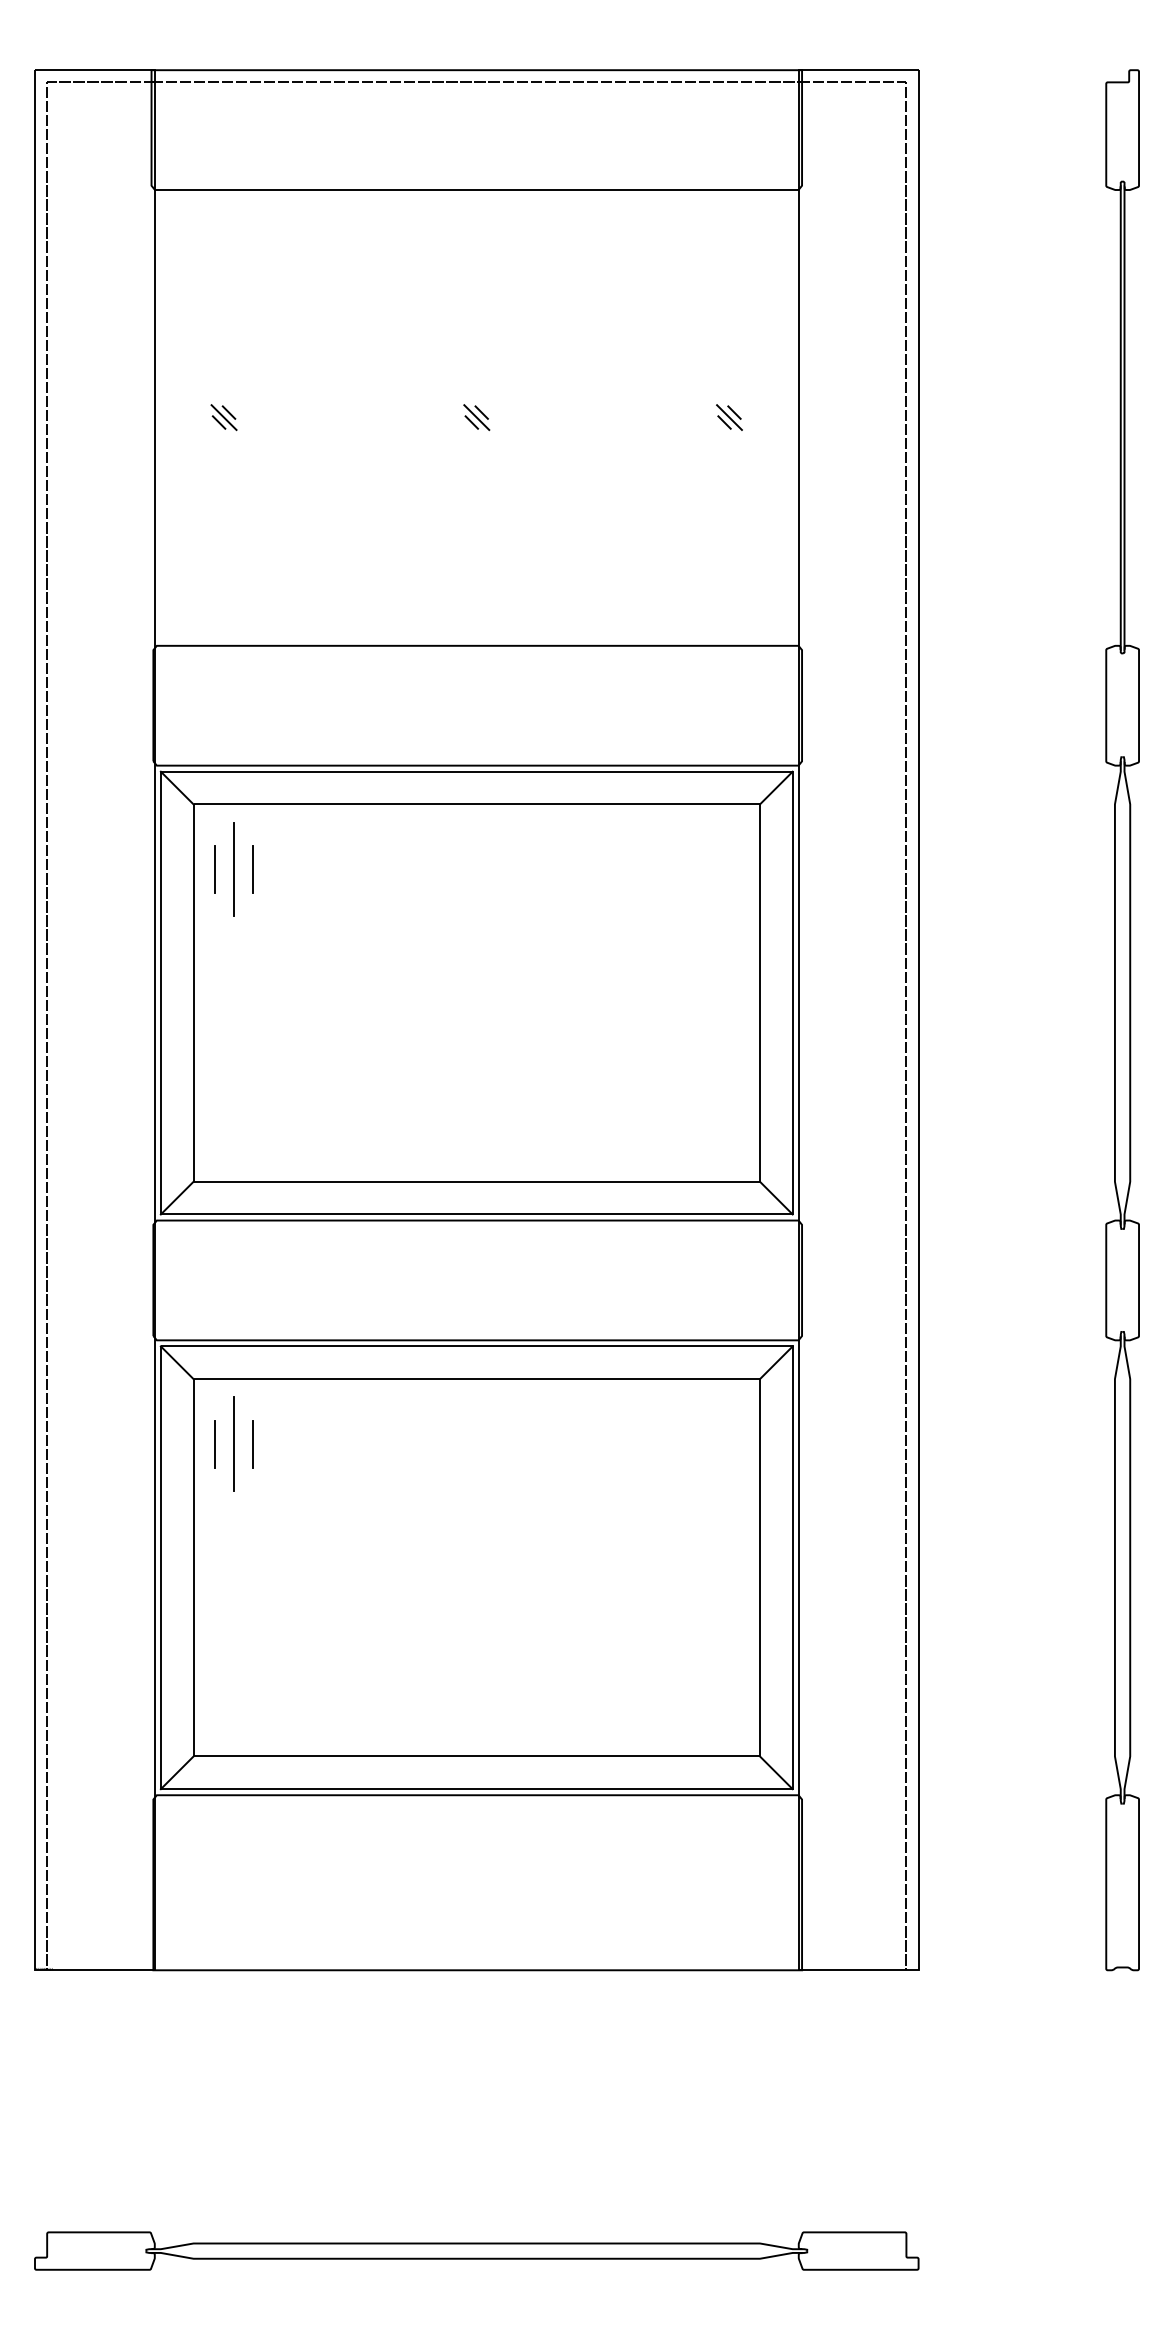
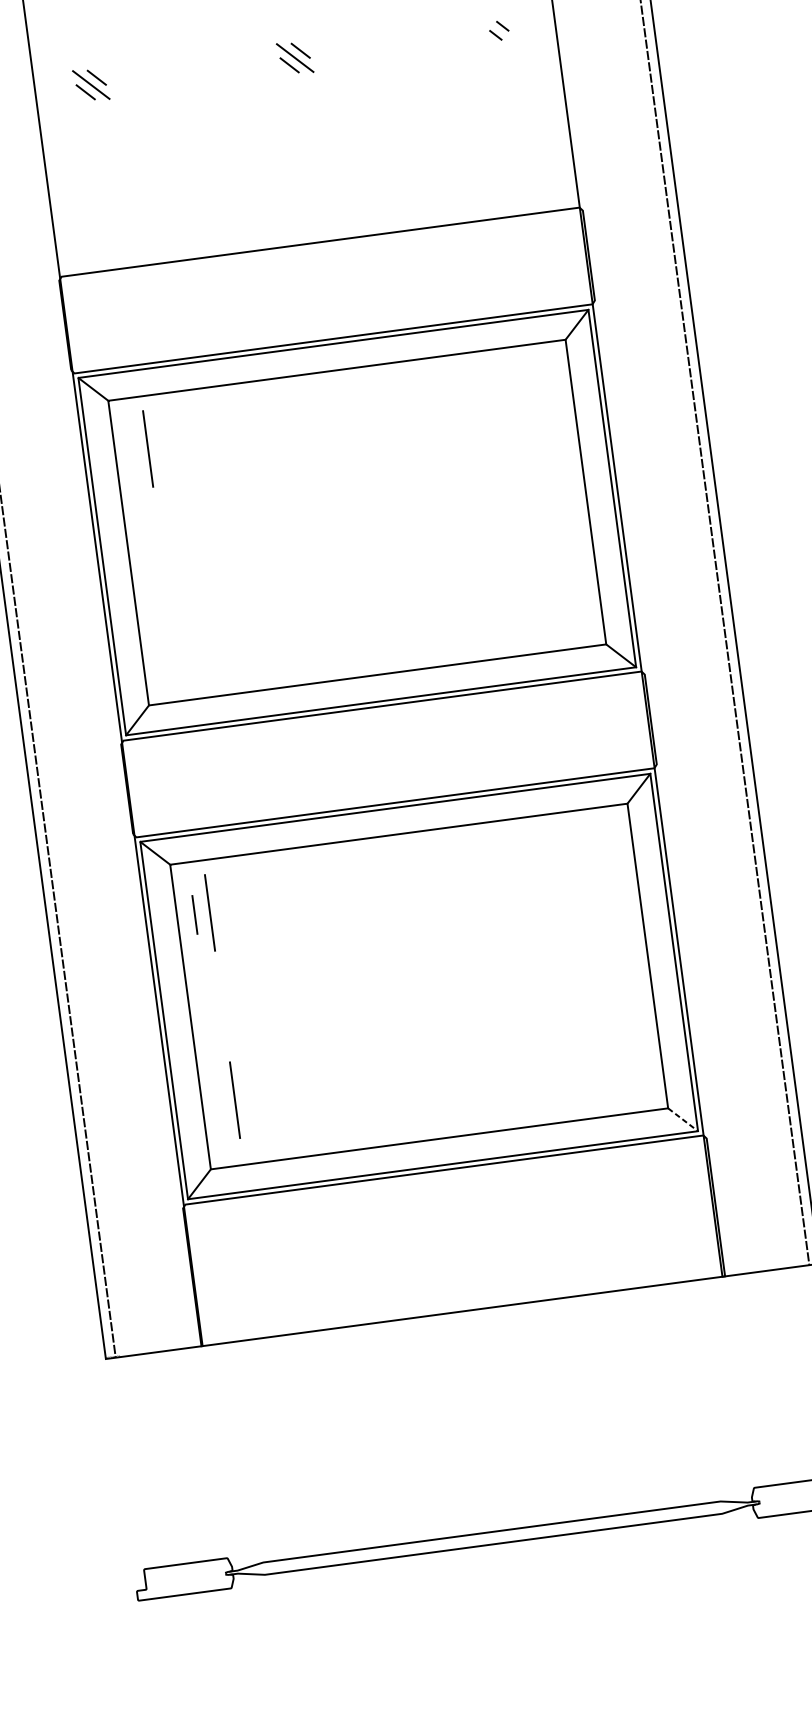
part: (223, 417) -> (90, 85), size x1.6
part: (476, 417) -> (295, 57), size x1.6
line: (729, 417) -> (499, 30), removed
line: (215, 869) -> (133, 450), removed
line: (252, 869) -> (162, 447), removed
line: (252, 1443) -> (224, 910), removed
line: (233, 1675) -> (234, 1099), added
line: (776, 1773) -> (683, 1120), solid -> dashed

